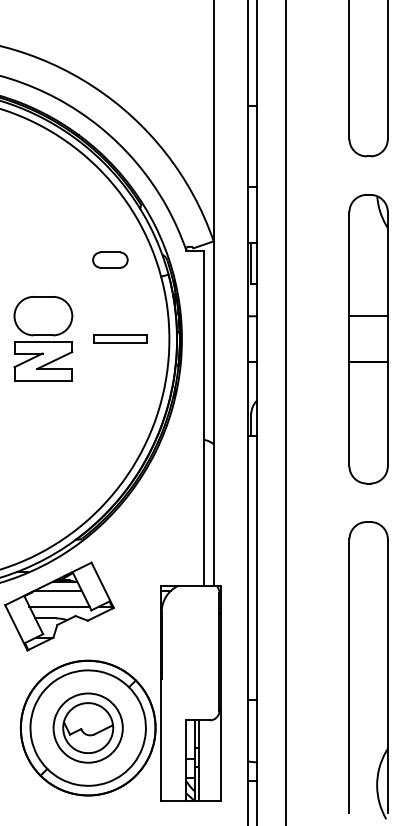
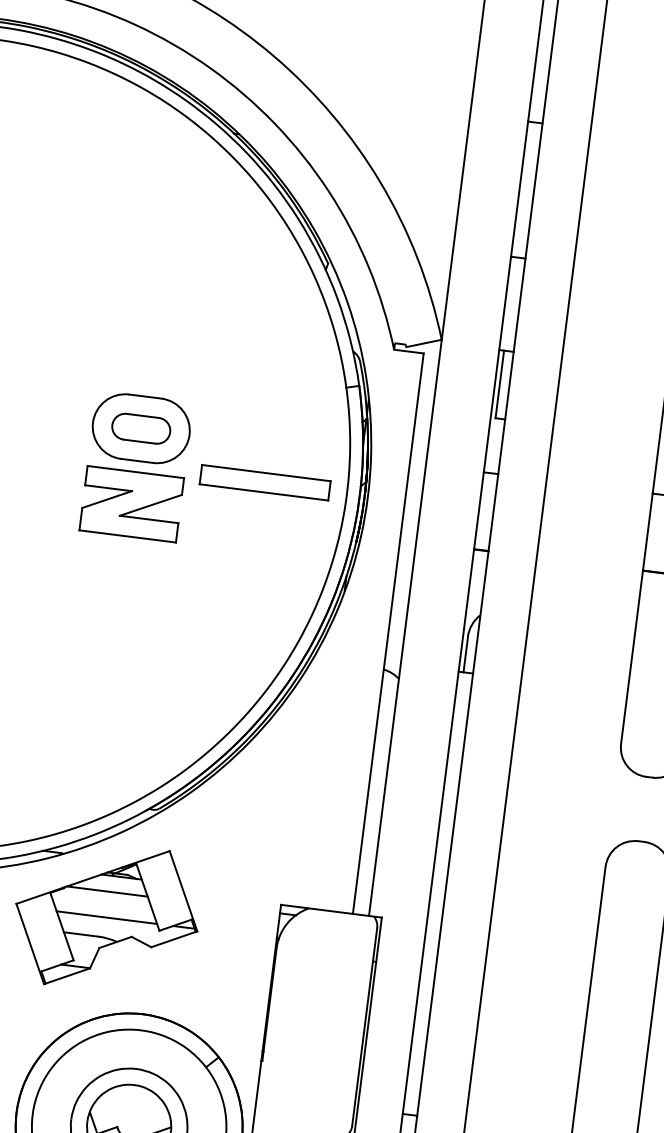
part: (110, 259) -> (141, 427), moved
part: (120, 338) -> (265, 482), size x1.43

